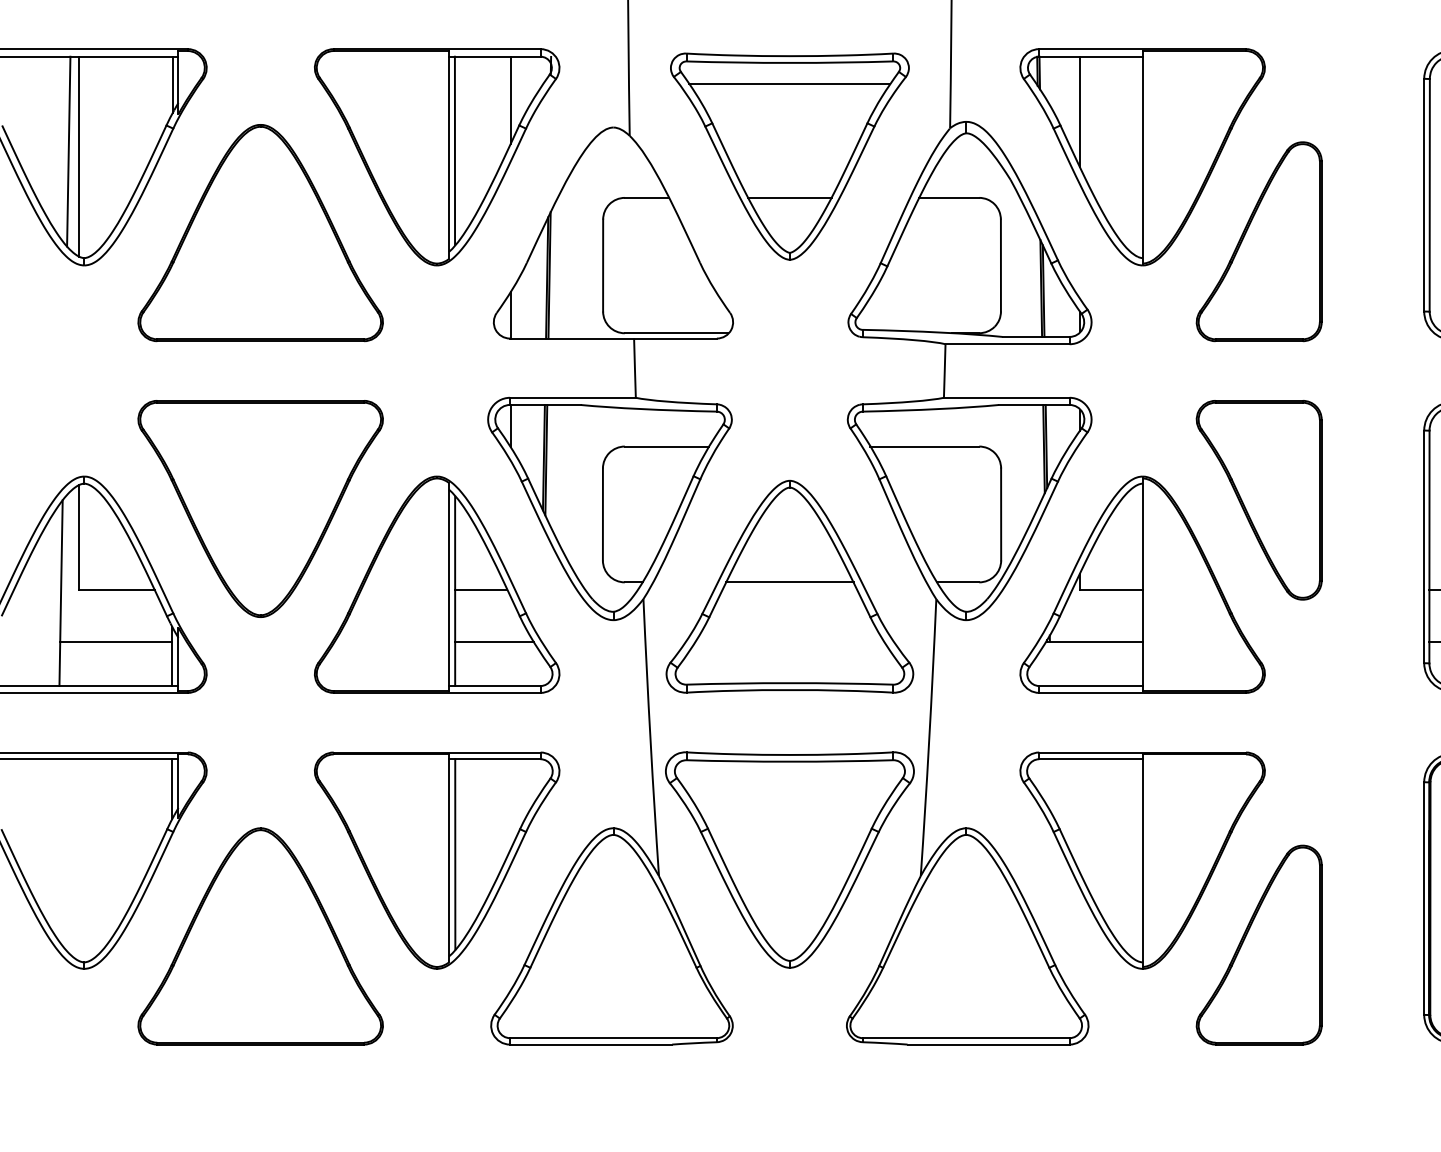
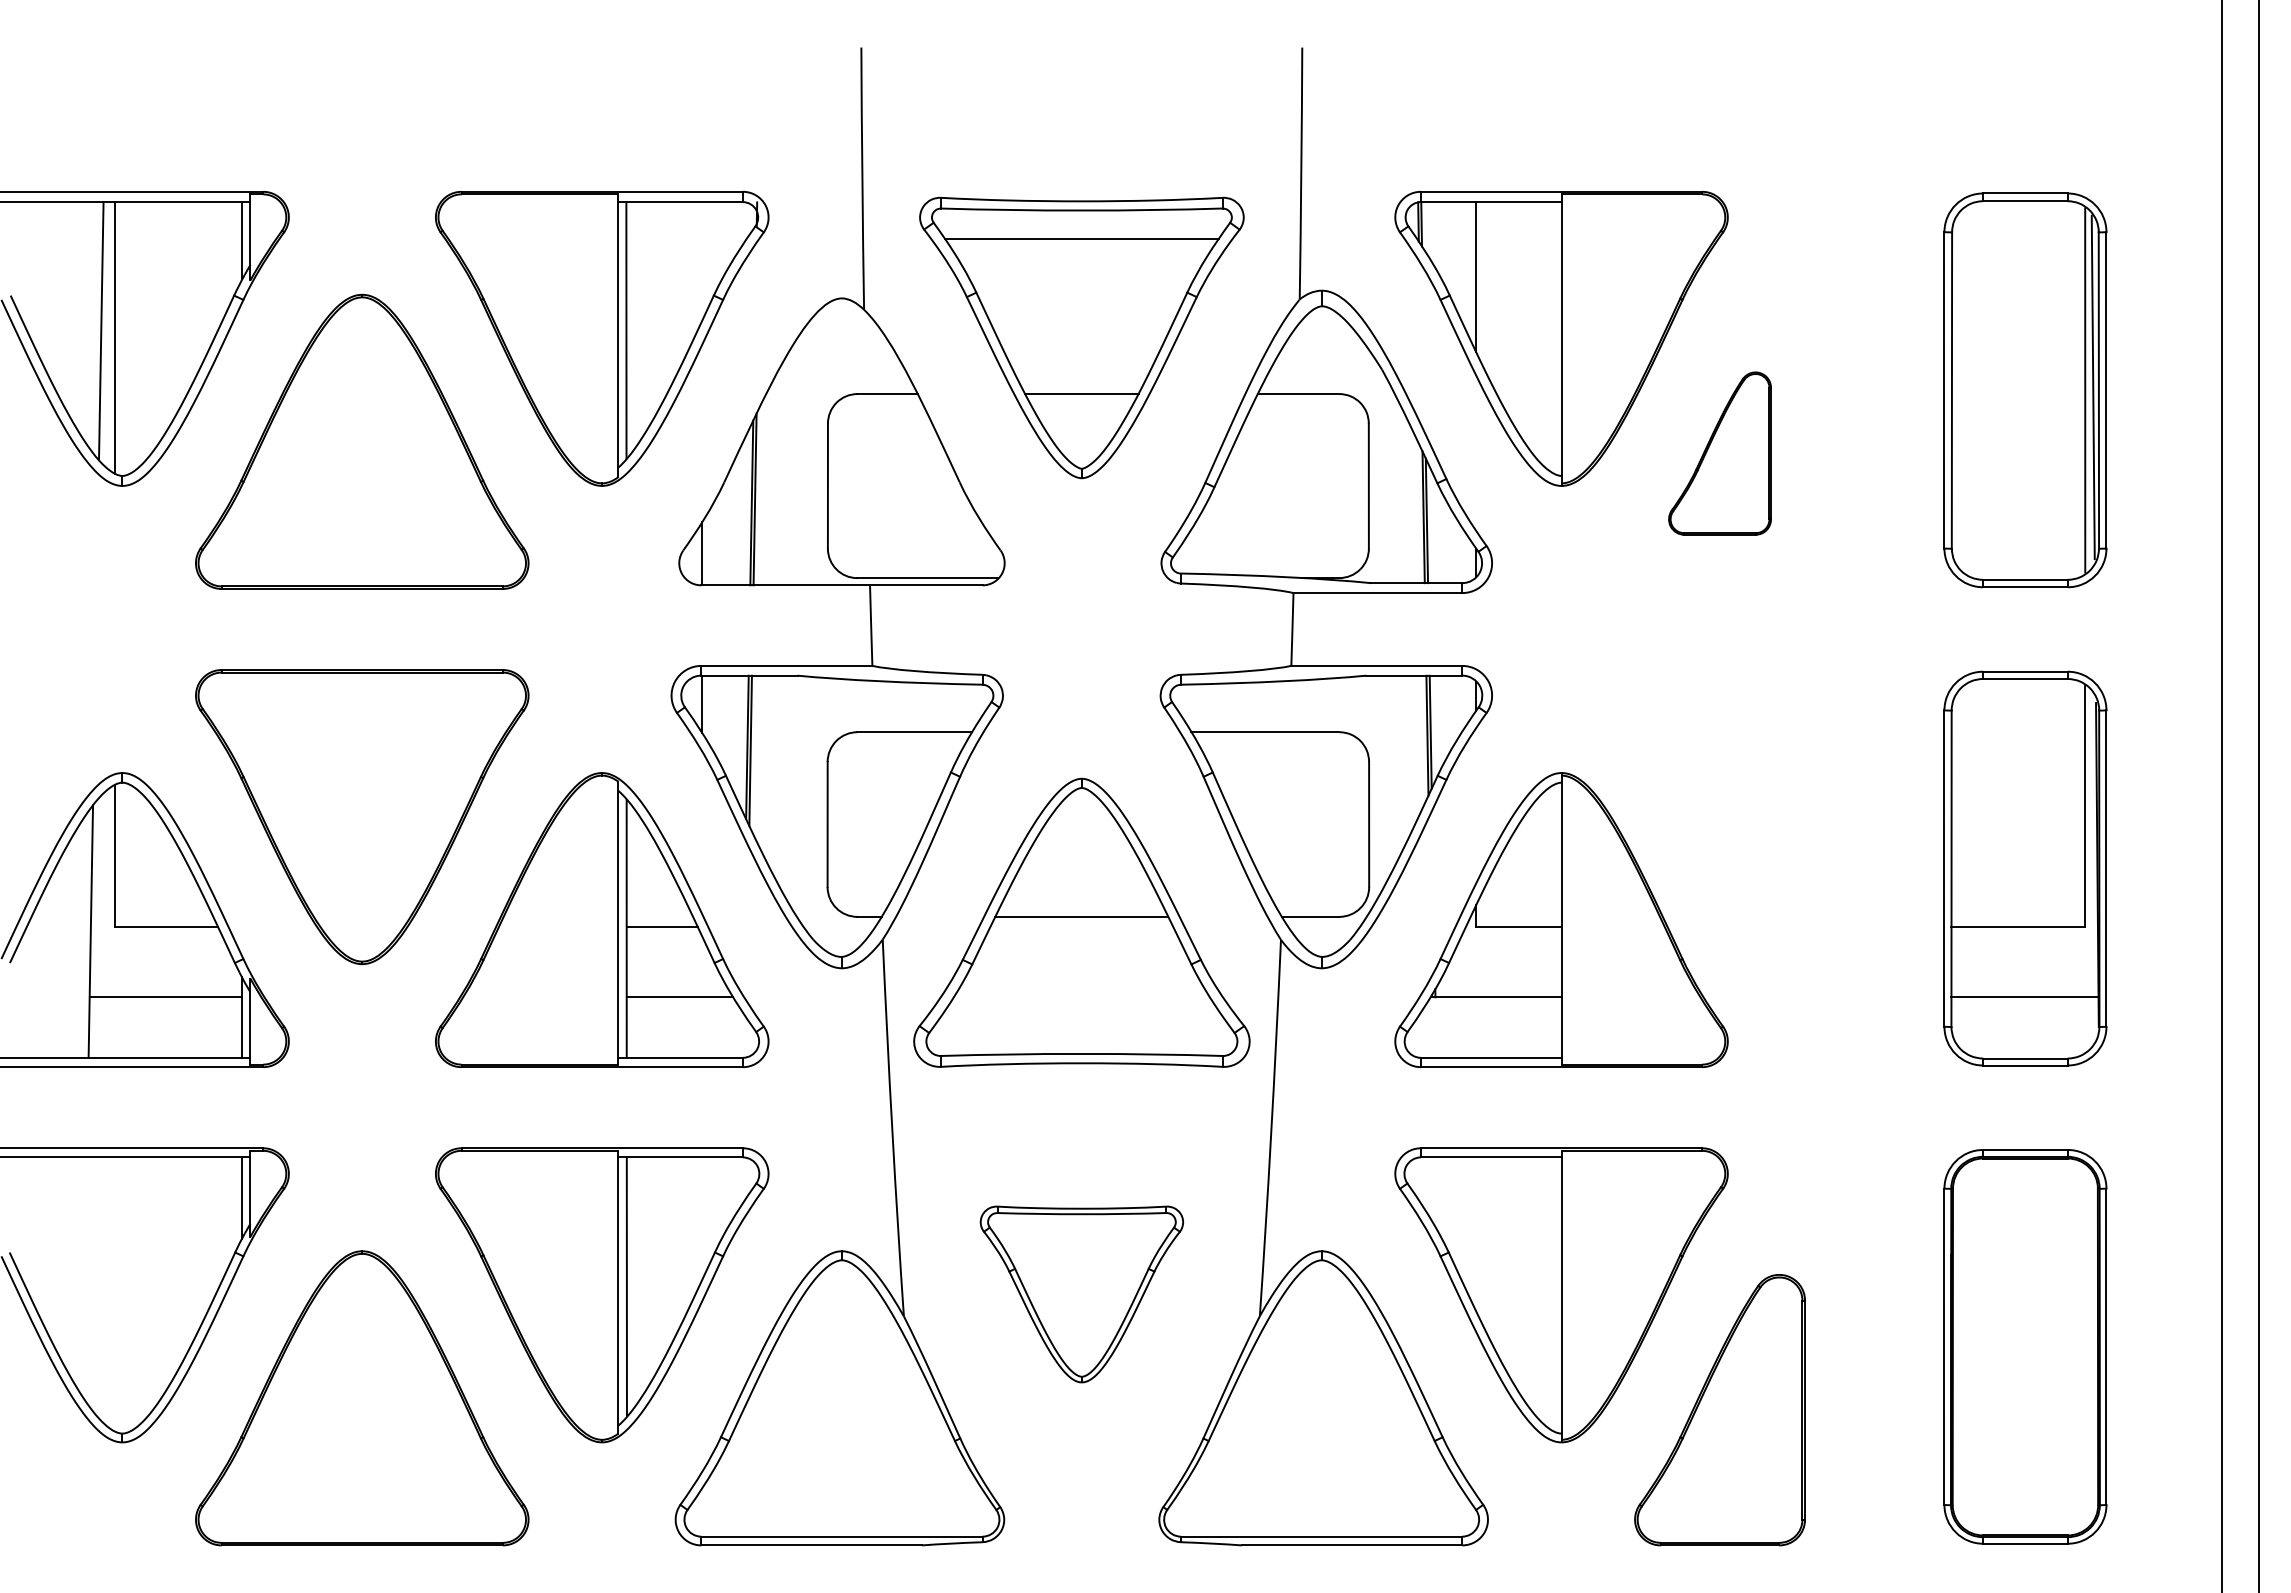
line: (510, 100) -> (702, 261), removed
part: (1258, 241) -> (1719, 453), size x0.6
part: (1258, 500) -> (1719, 805), removed
part: (789, 860) -> (1081, 1294), size x0.6

